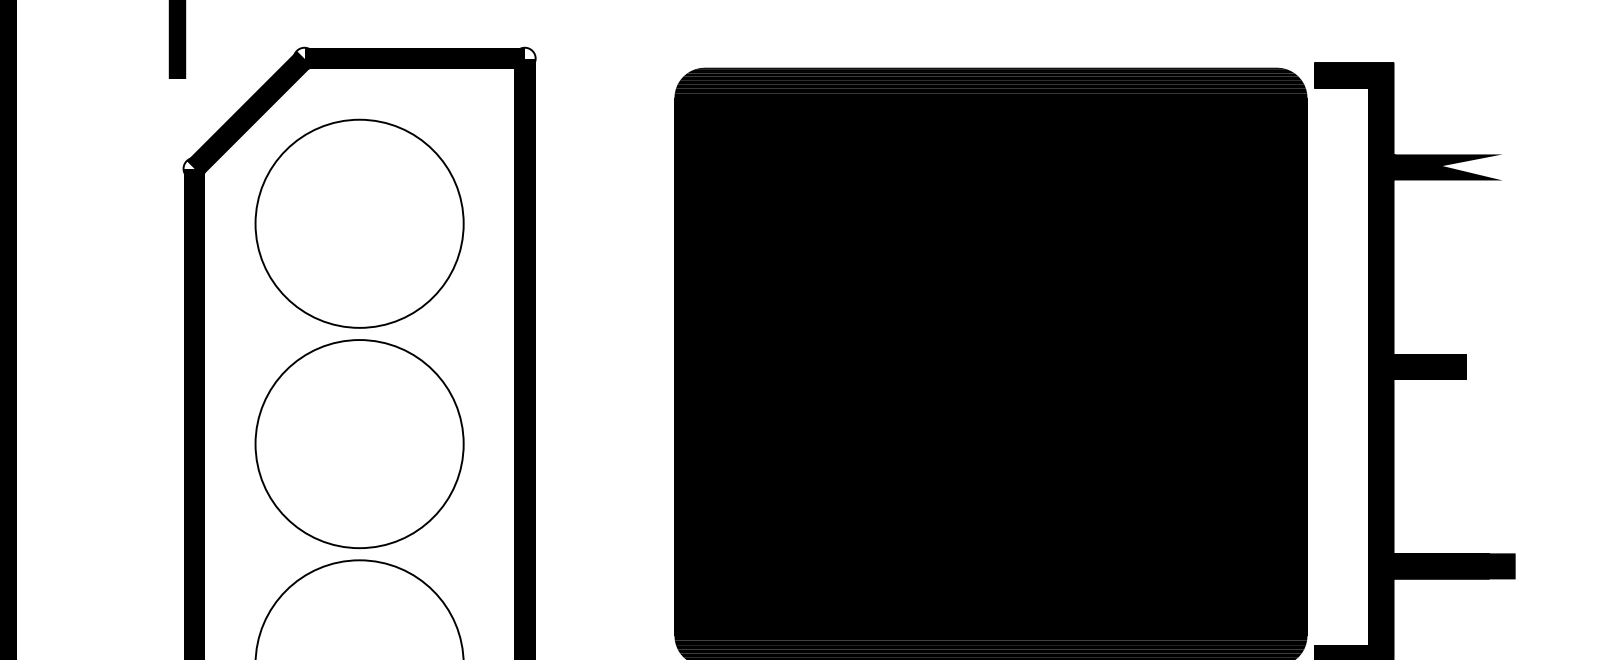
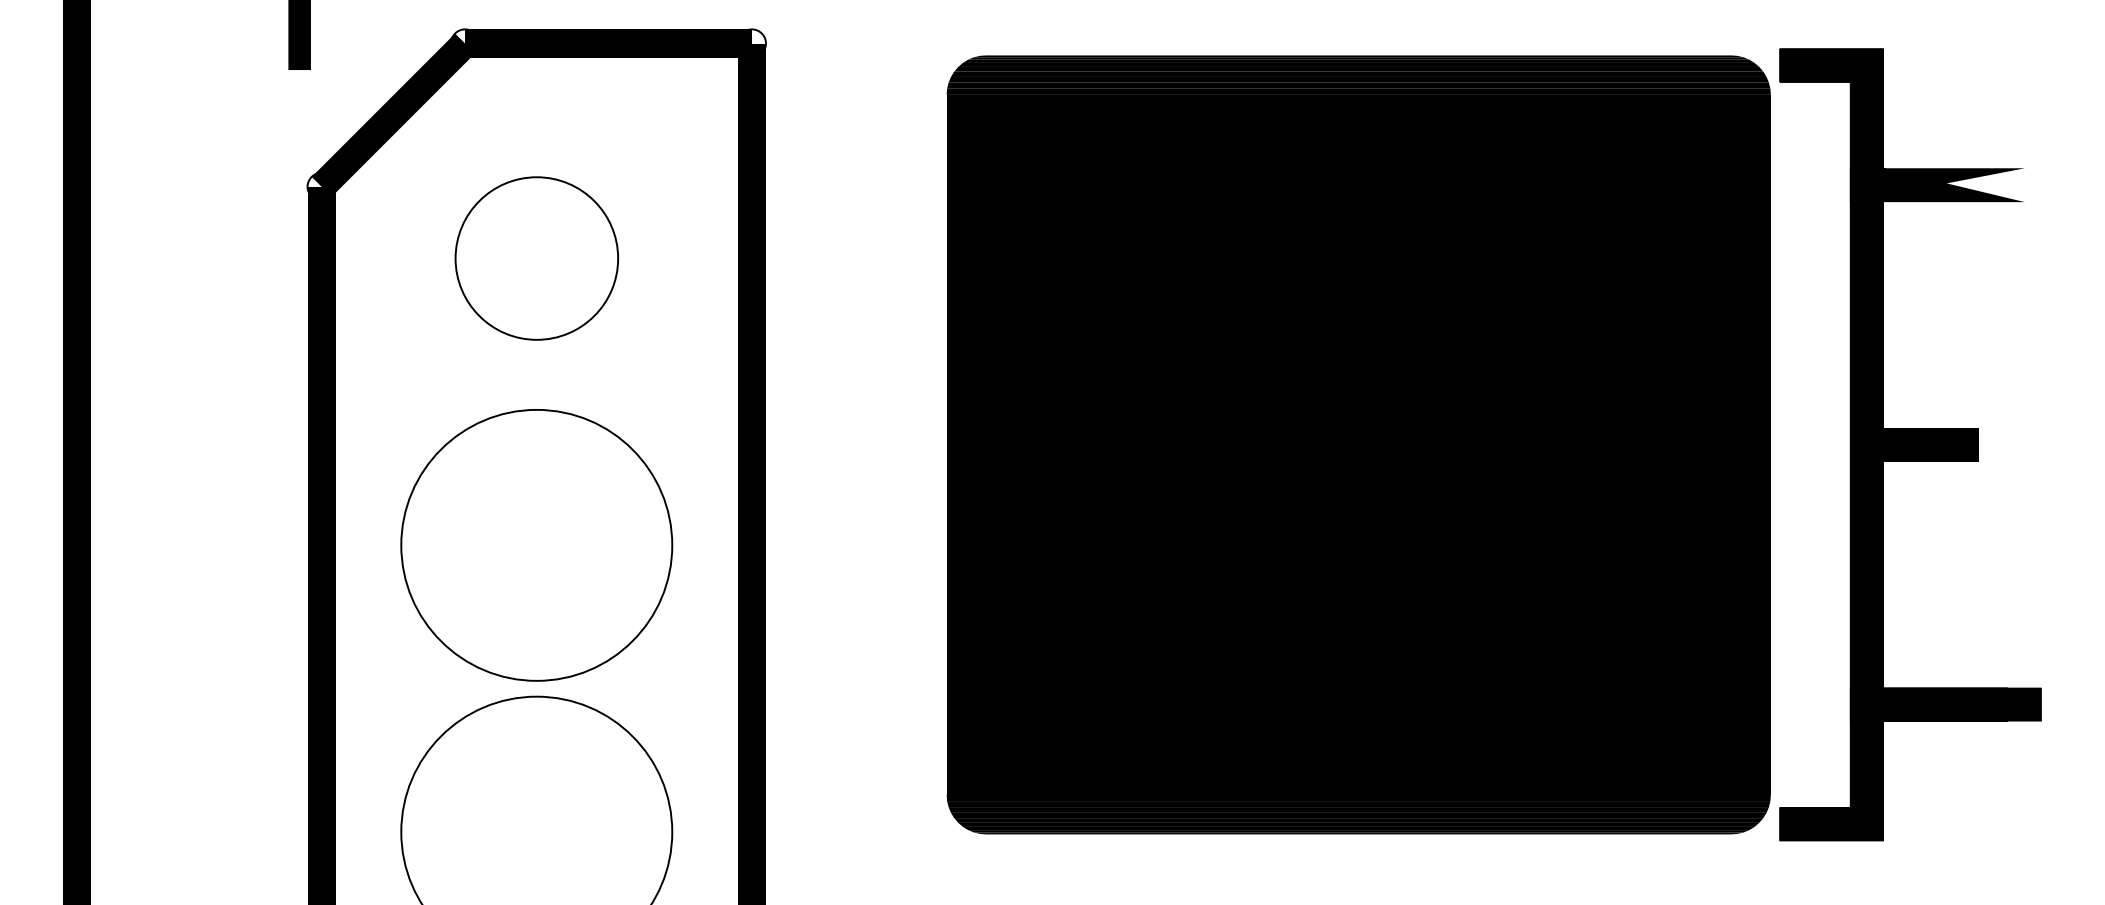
part: (359, 223) -> (536, 258), size x0.6

